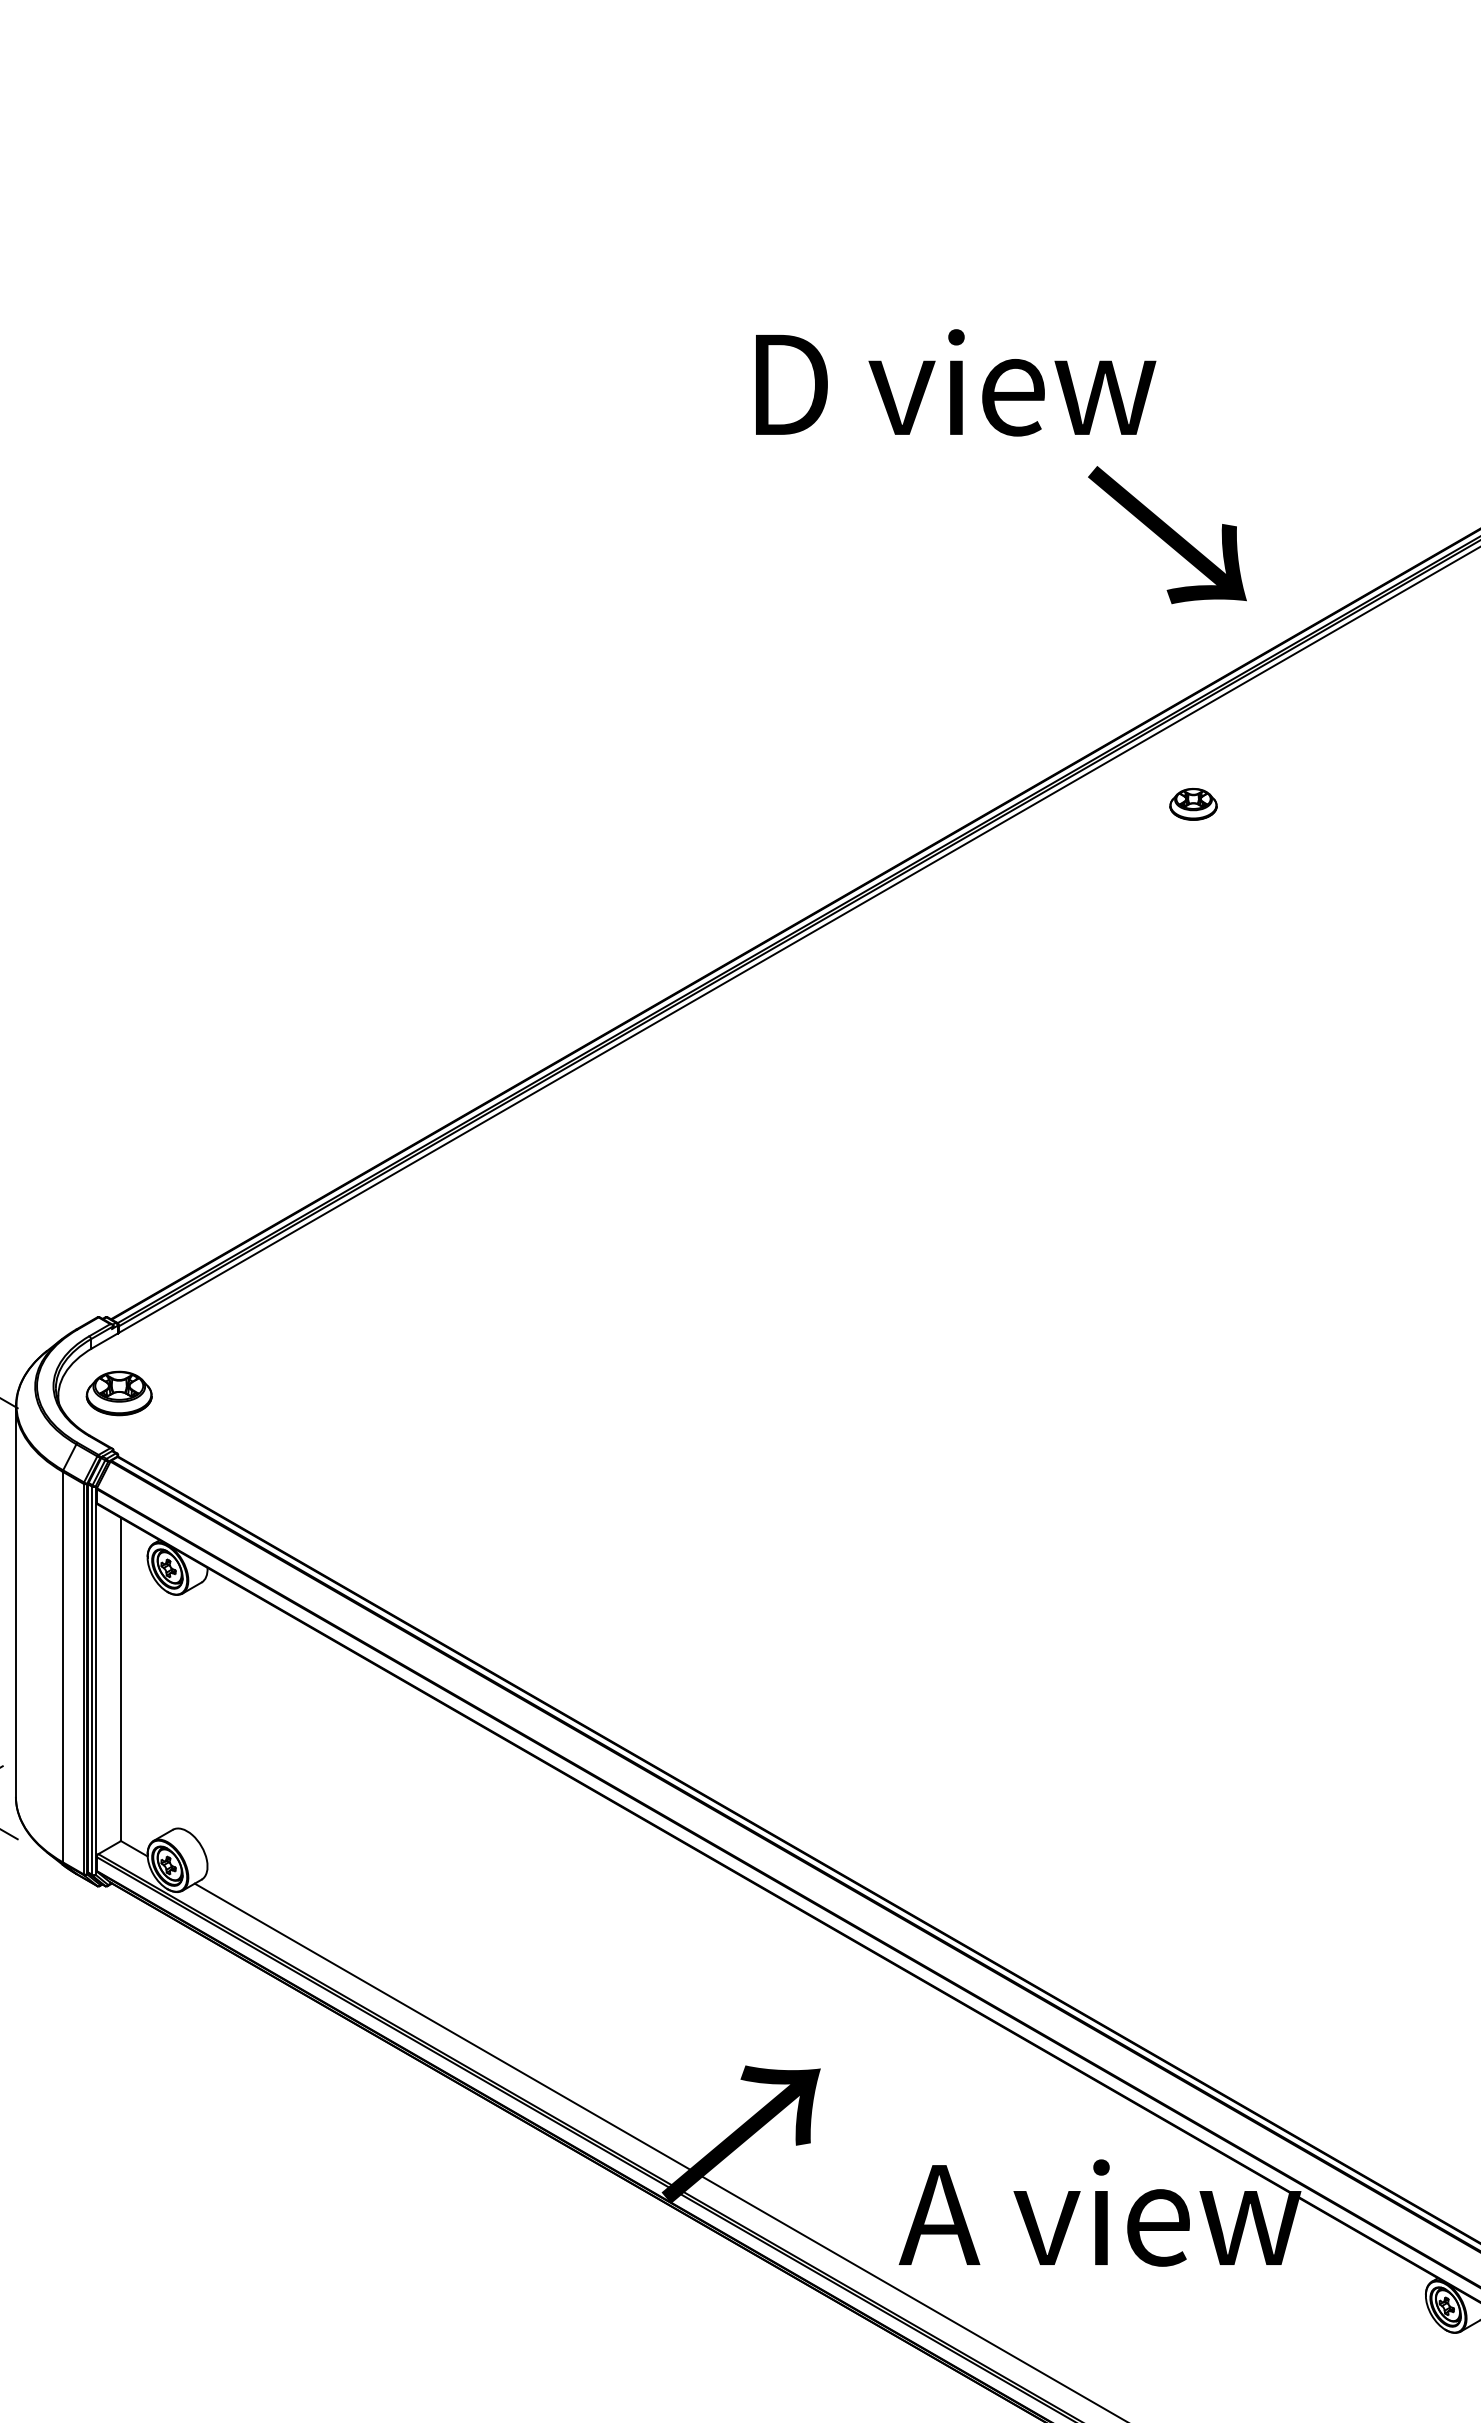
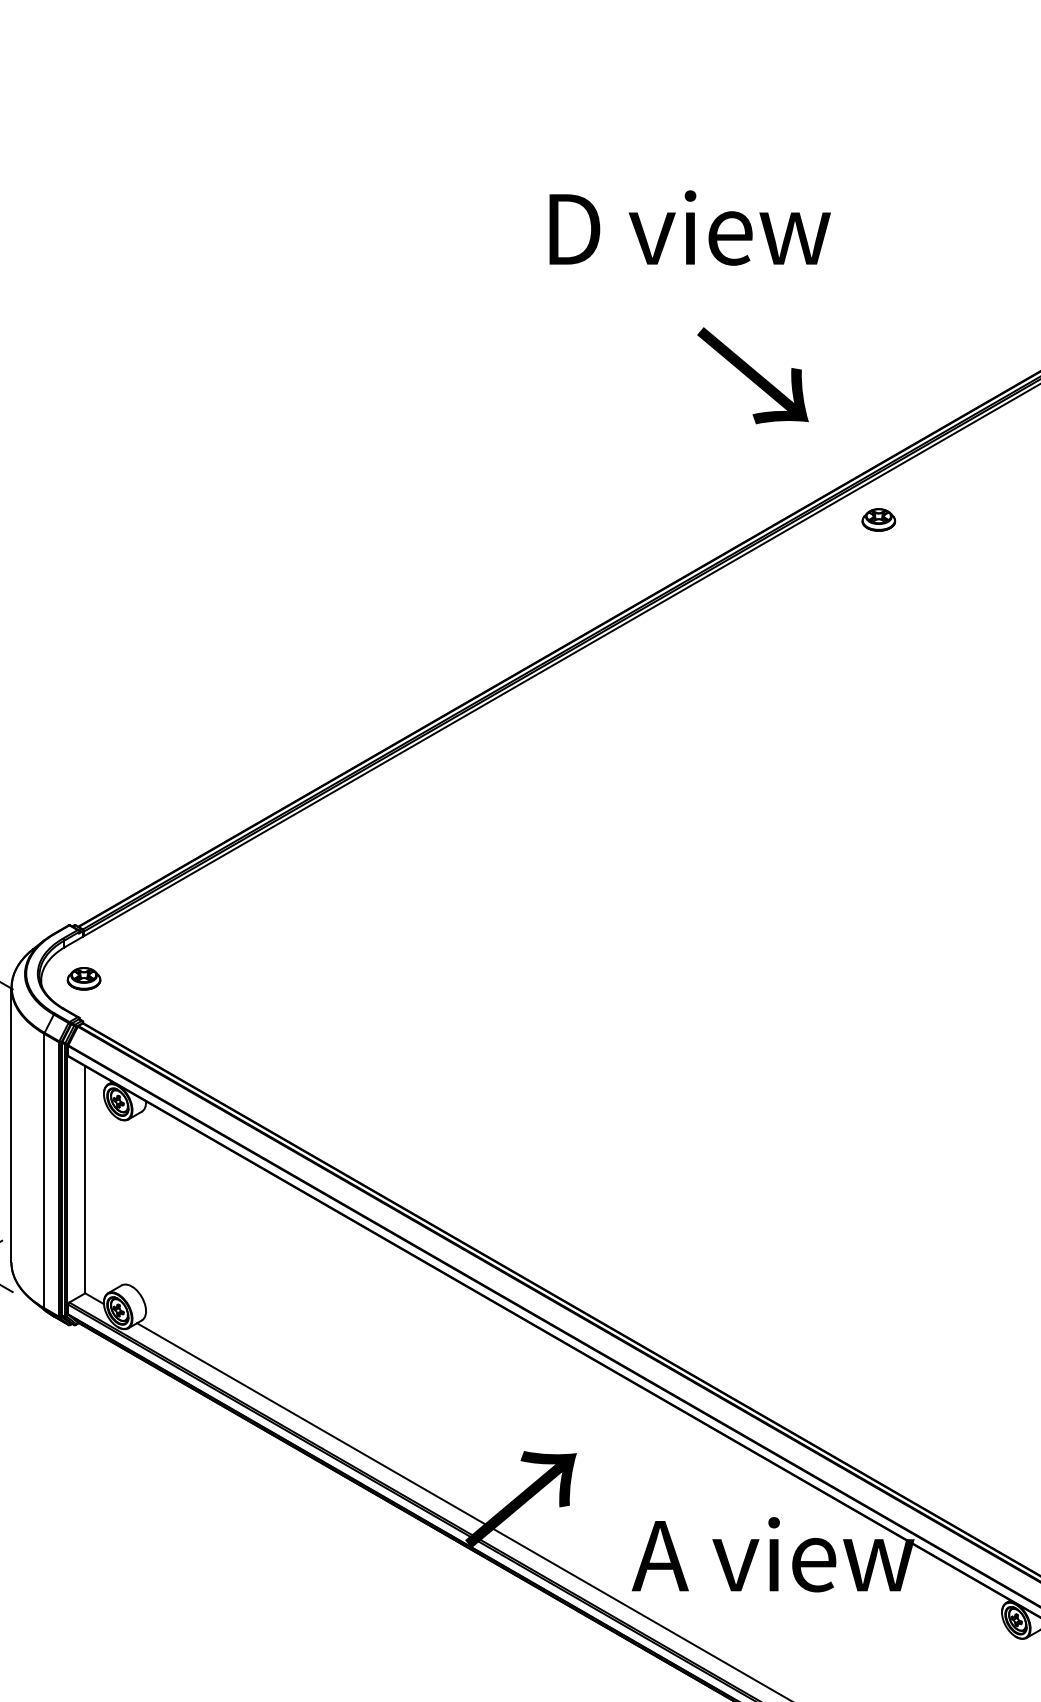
text: (956, 382) -> (690, 227), moved
text: (1167, 535) -> (753, 376), moved
part: (1193, 804) -> (878, 520), moved
part: (119, 1393) -> (84, 978), size x0.71

